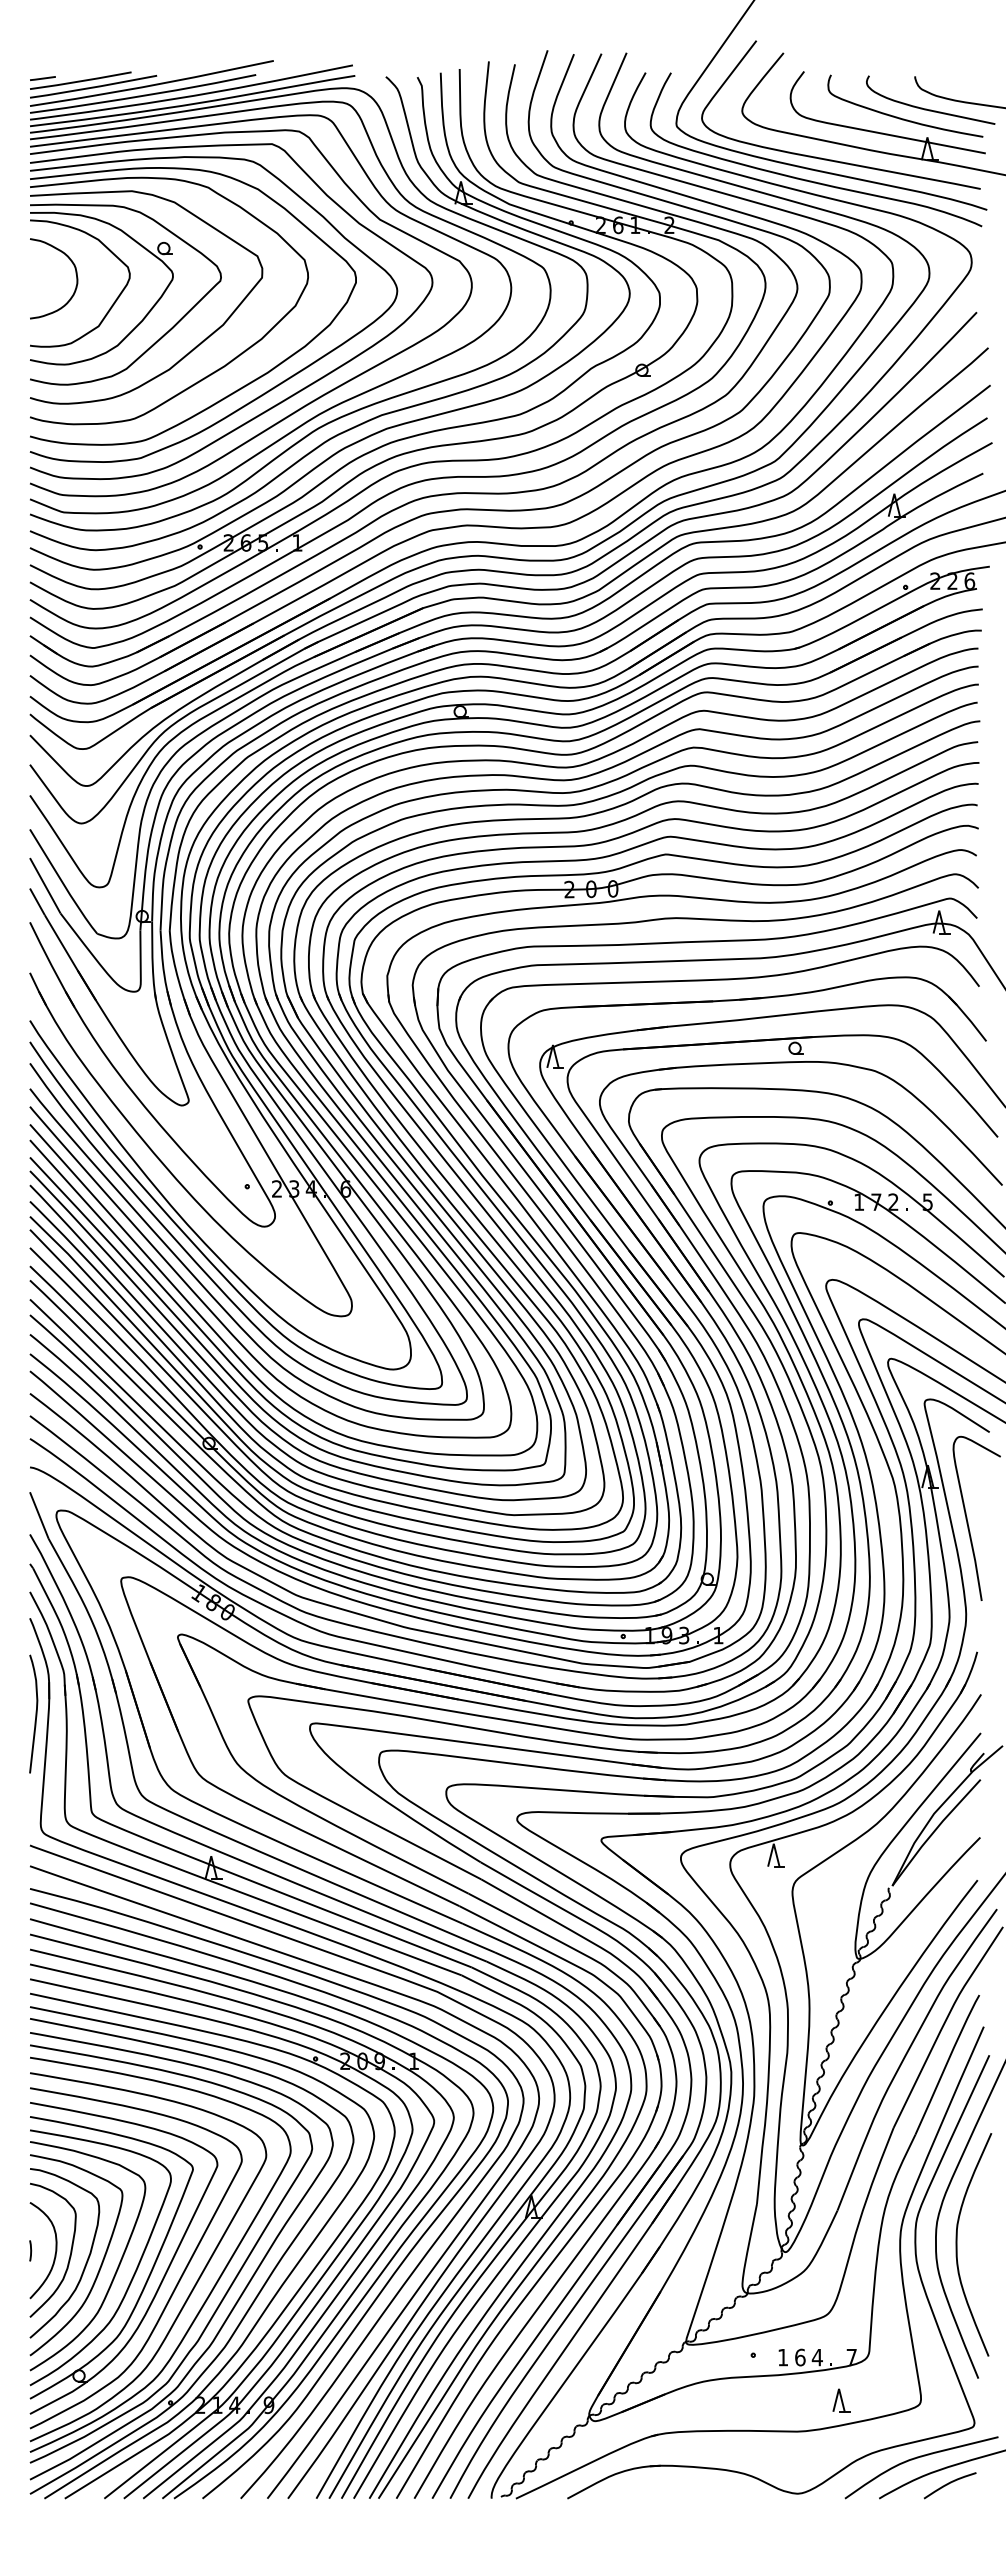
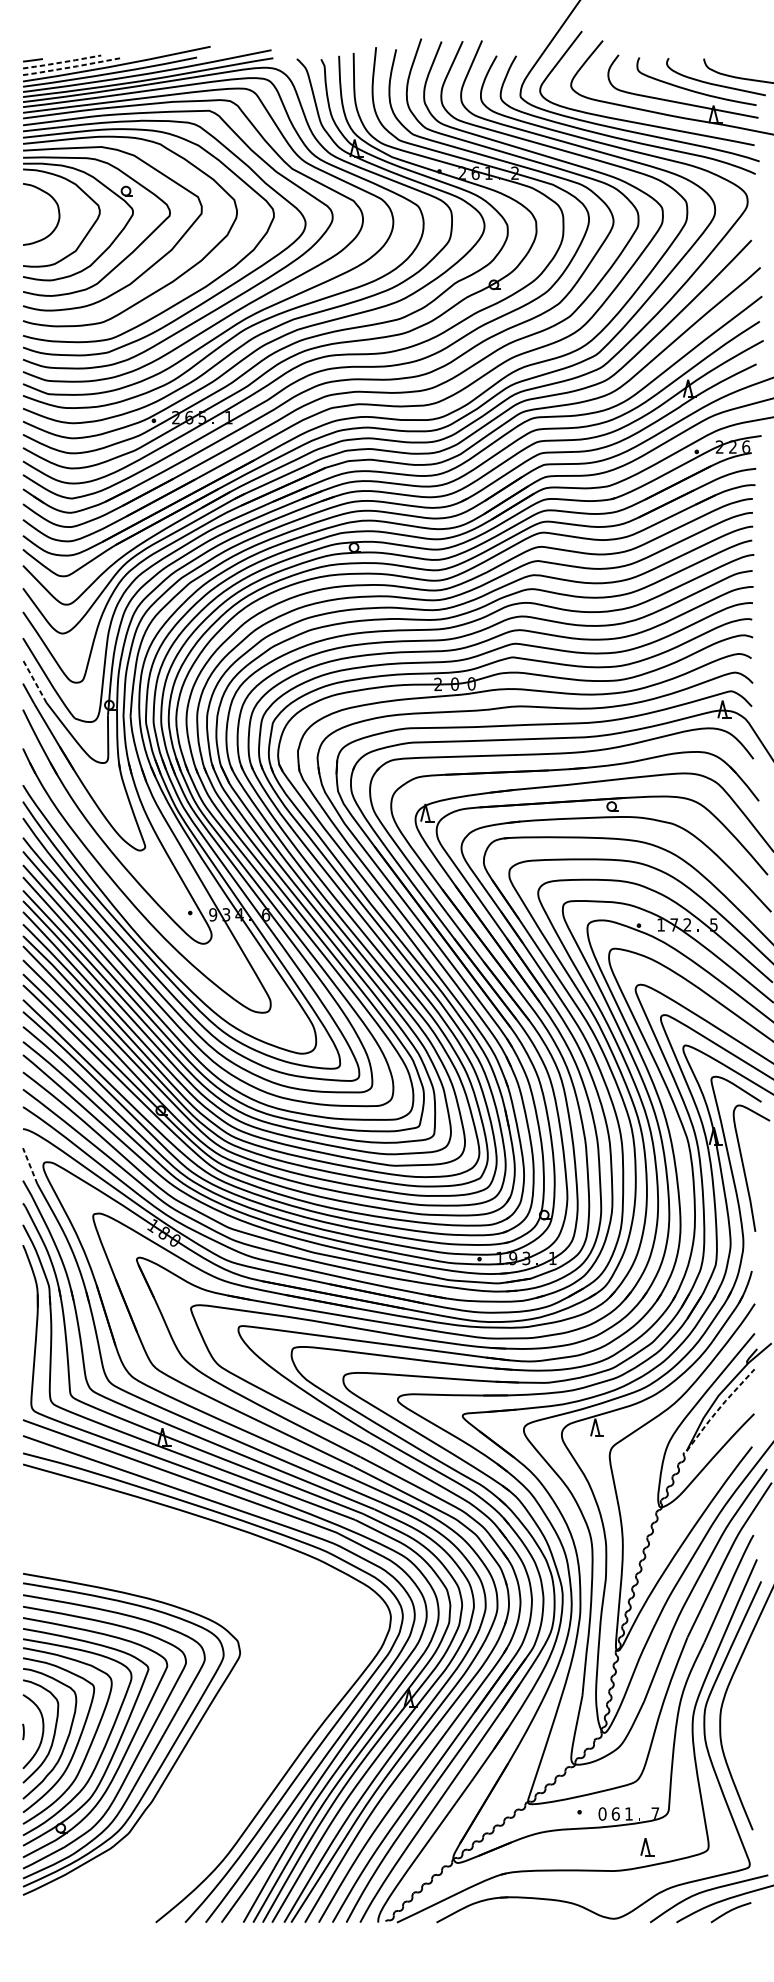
line: (80, 81) -> (61, 62), solid -> dashed
line: (93, 87) -> (71, 67), solid -> dashed
line: (45, 885) -> (34, 681), solid -> dashed
text: (276, 1188) -> (212, 914), 2 -> 9
line: (39, 1515) -> (30, 1166), solid -> dashed
curve: (35, 1713) -> (27, 1318), removed
line: (934, 1831) -> (719, 1409), solid -> dashed
part: (284, 2223) -> (218, 1710), removed
curve: (957, 2244) -> (736, 1727), removed
text: (782, 2357) -> (602, 1813), 1 -> 0
text: (816, 2357) -> (628, 1813), 4 -> 1

